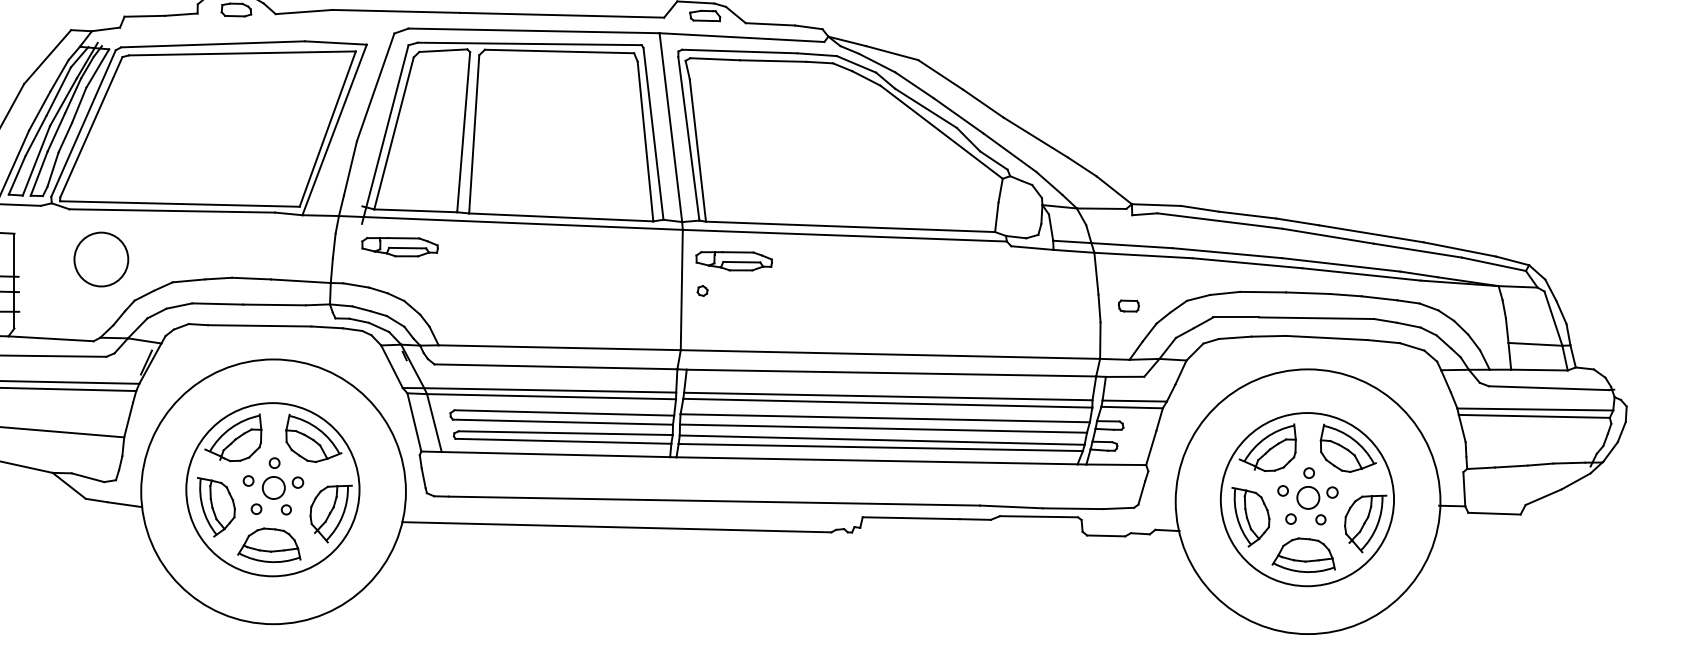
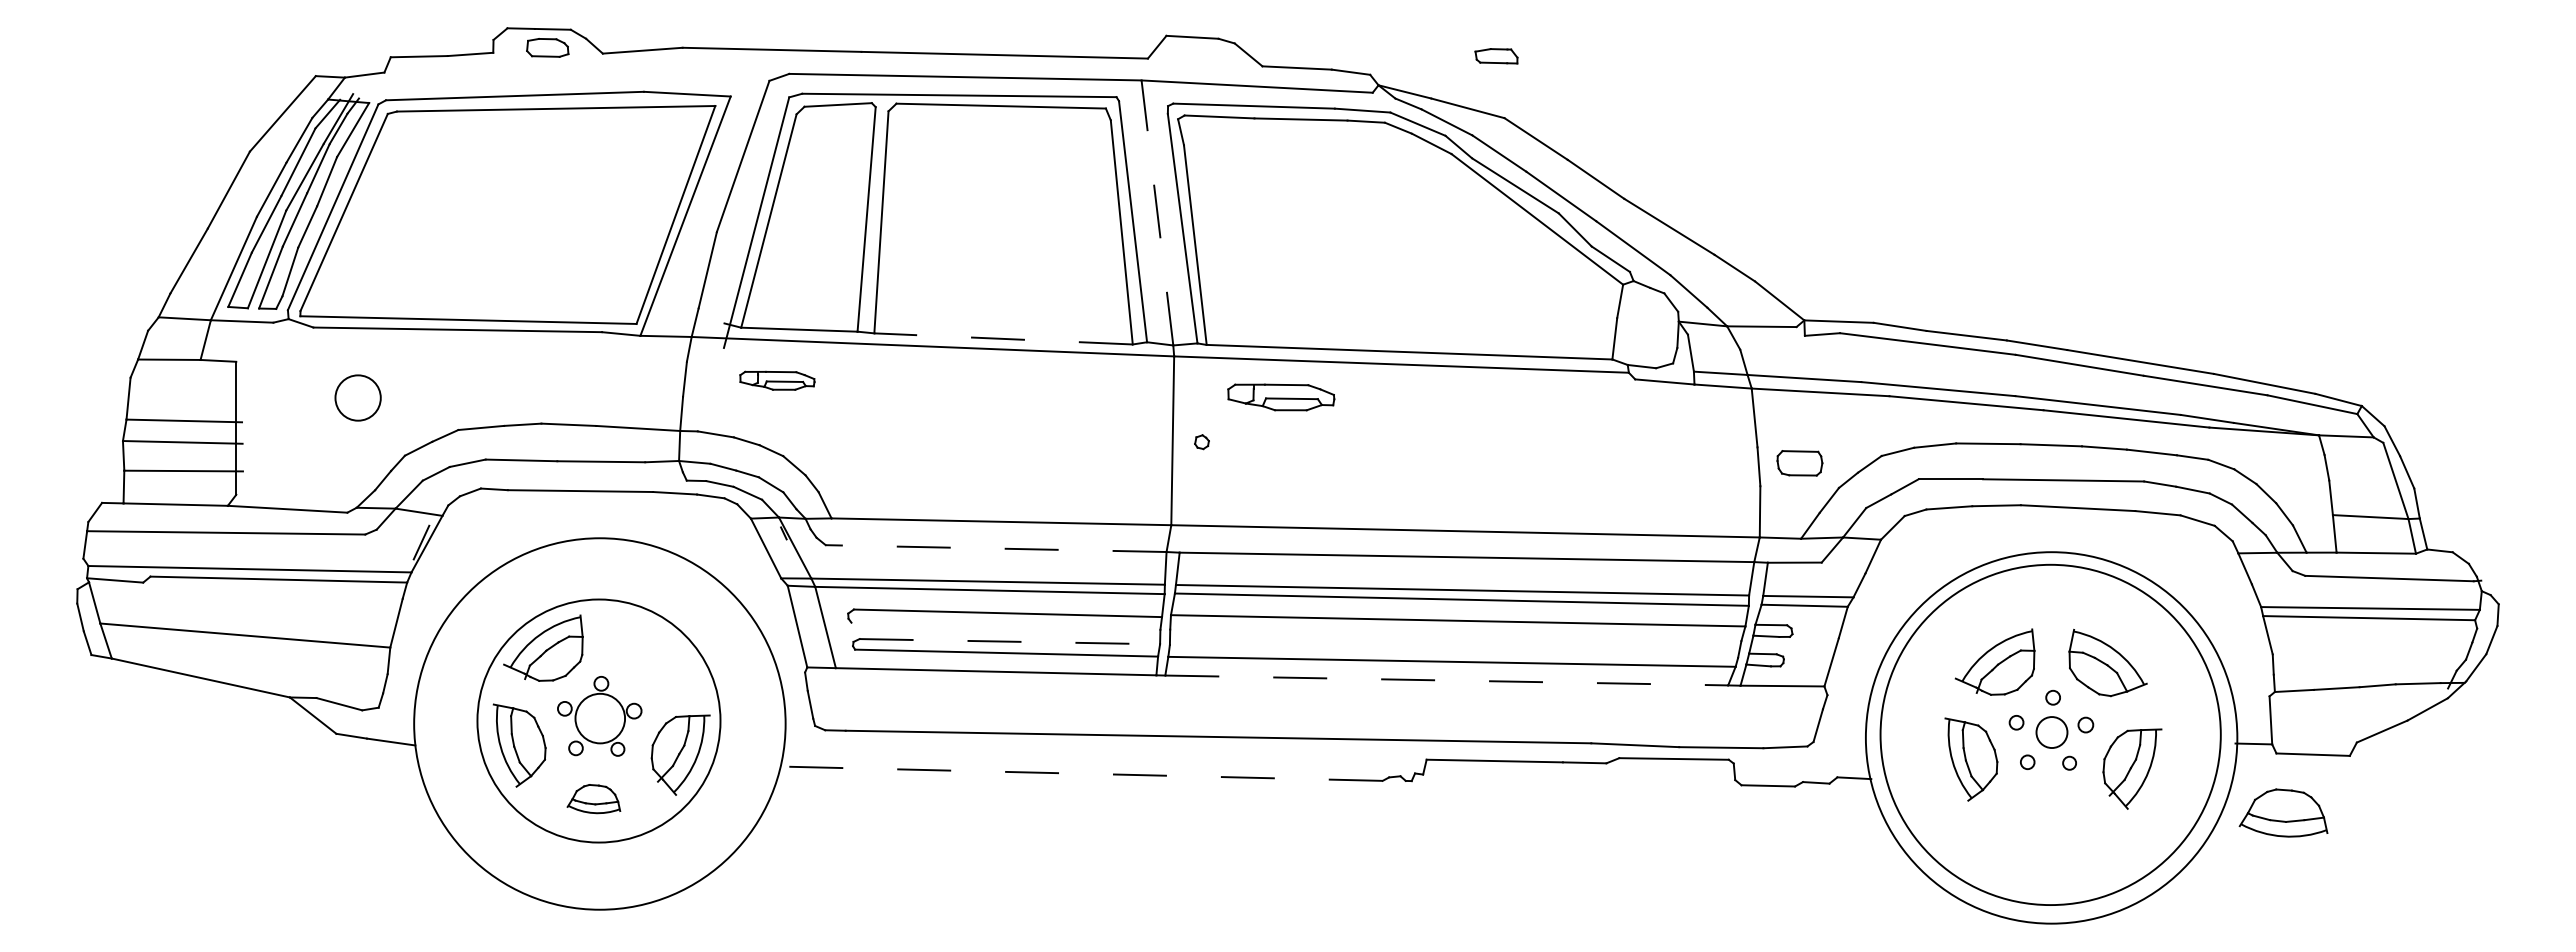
part: (705, 16) -> (1496, 56), moved
line: (670, 127) -> (1157, 212), solid -> dashed
line: (561, 217) -> (1003, 338), solid -> dashed
part: (400, 247) -> (777, 380), size x0.7
circle: (100, 259) -> (357, 397), size x0.6
part: (734, 261) -> (1281, 397), moved
part: (1129, 306) -> (1800, 463), size x1.6
line: (555, 366) -> (995, 548), solid -> dashed
line: (562, 421) -> (1005, 625), removed
line: (883, 428) -> (1455, 635), removed
line: (566, 433) -> (1010, 641), solid -> dashed
part: (313, 438) -> (655, 649), removed
line: (881, 440) -> (1453, 651), removed
line: (877, 460) -> (1447, 680), solid -> dashed
circle: (273, 487) -> (599, 718), size x1.6
circle: (1307, 499) -> (2050, 734), size x1.4
line: (616, 527) -> (1081, 773), solid -> dashed
part: (269, 544) -> (593, 798), size x0.6
part: (1303, 554) -> (2283, 812), moved

